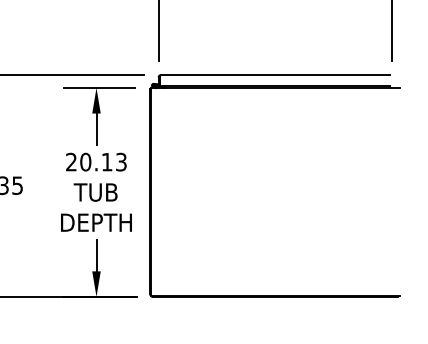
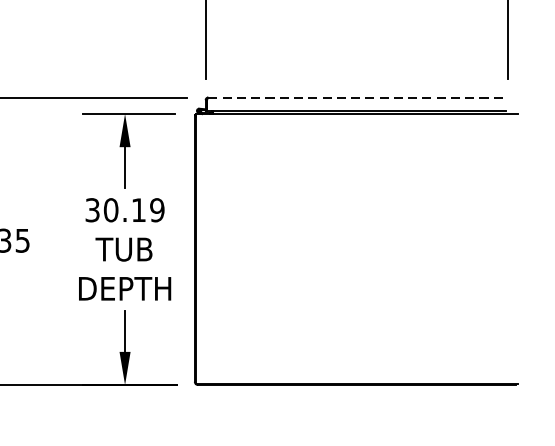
line: (275, 75) -> (357, 97), solid -> dashed
text: (96, 161) -> (125, 209), 20.13 -> 30.19

